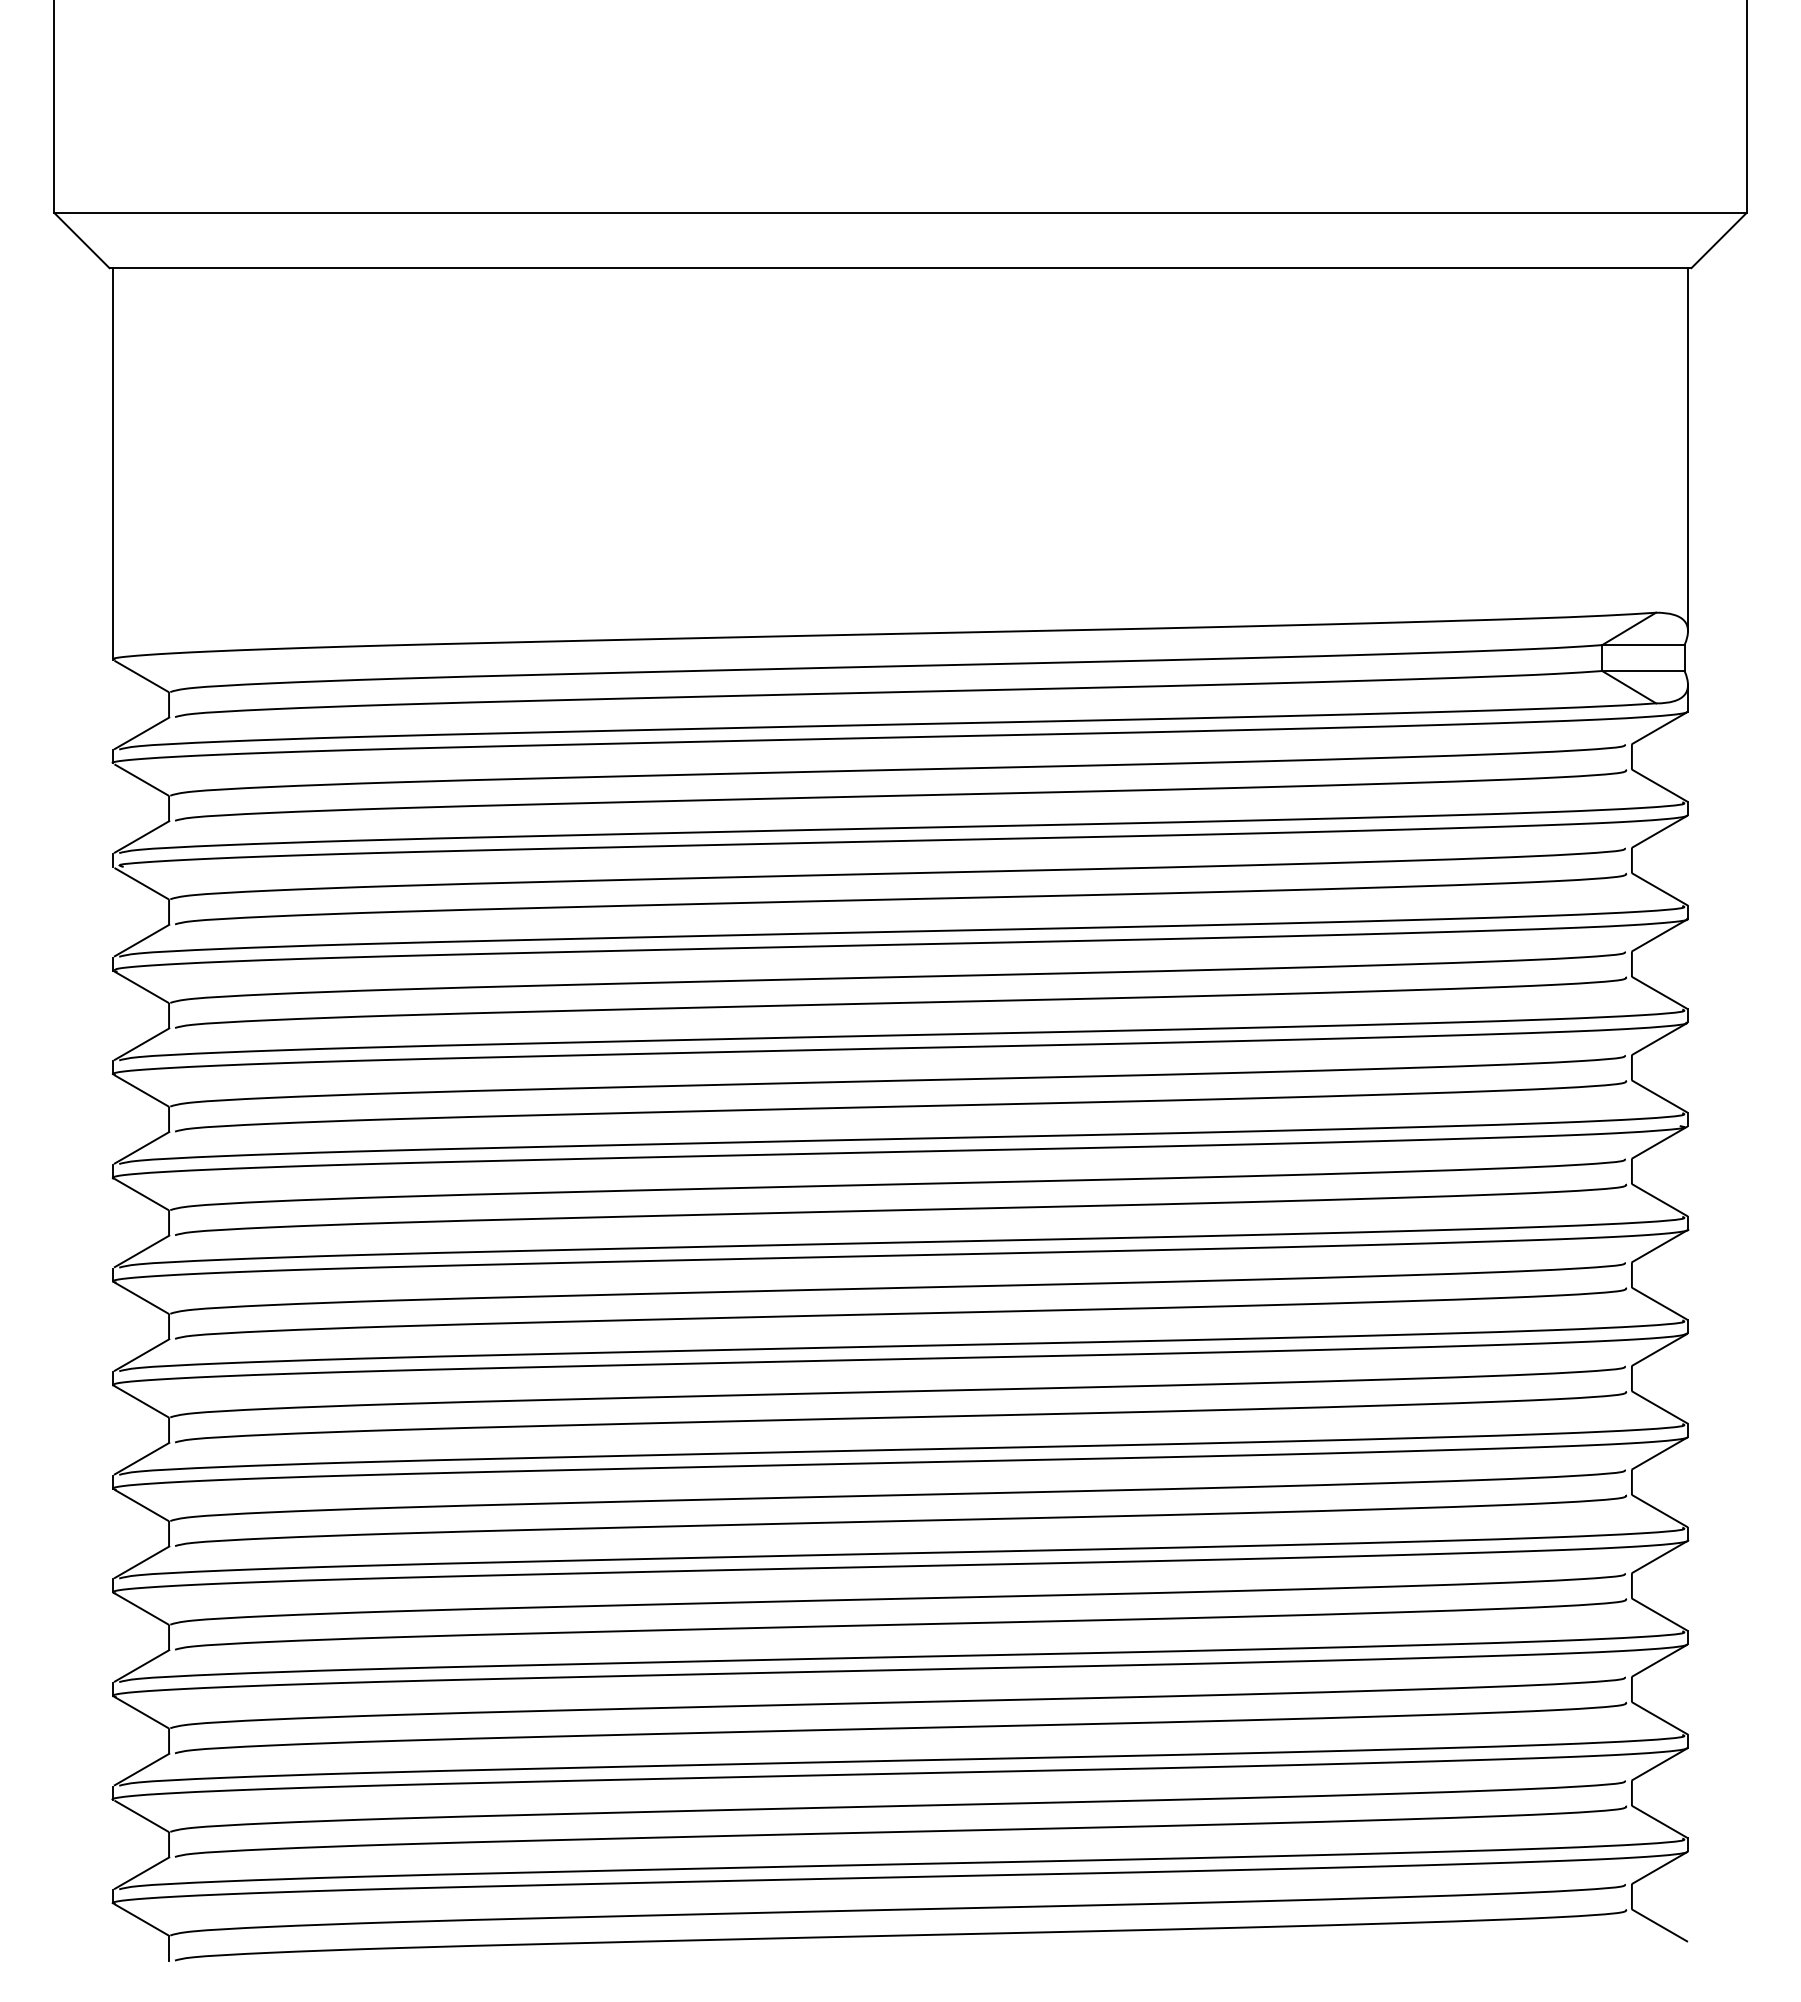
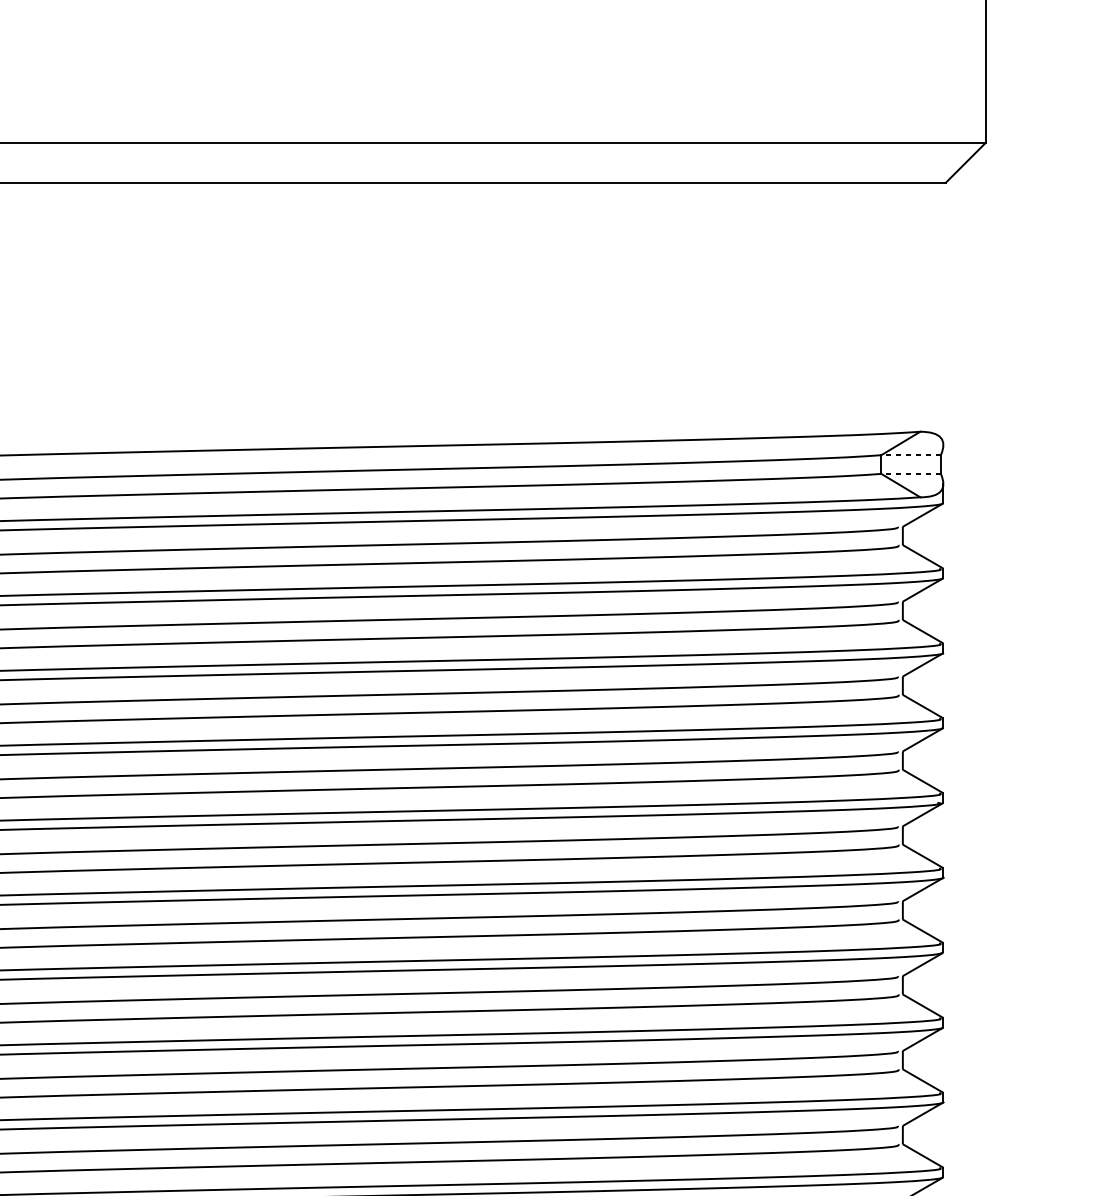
line: (1688, 449) -> (943, 313), removed
line: (1642, 645) -> (910, 455), solid -> dashed
line: (1642, 671) -> (910, 474), solid -> dashed

